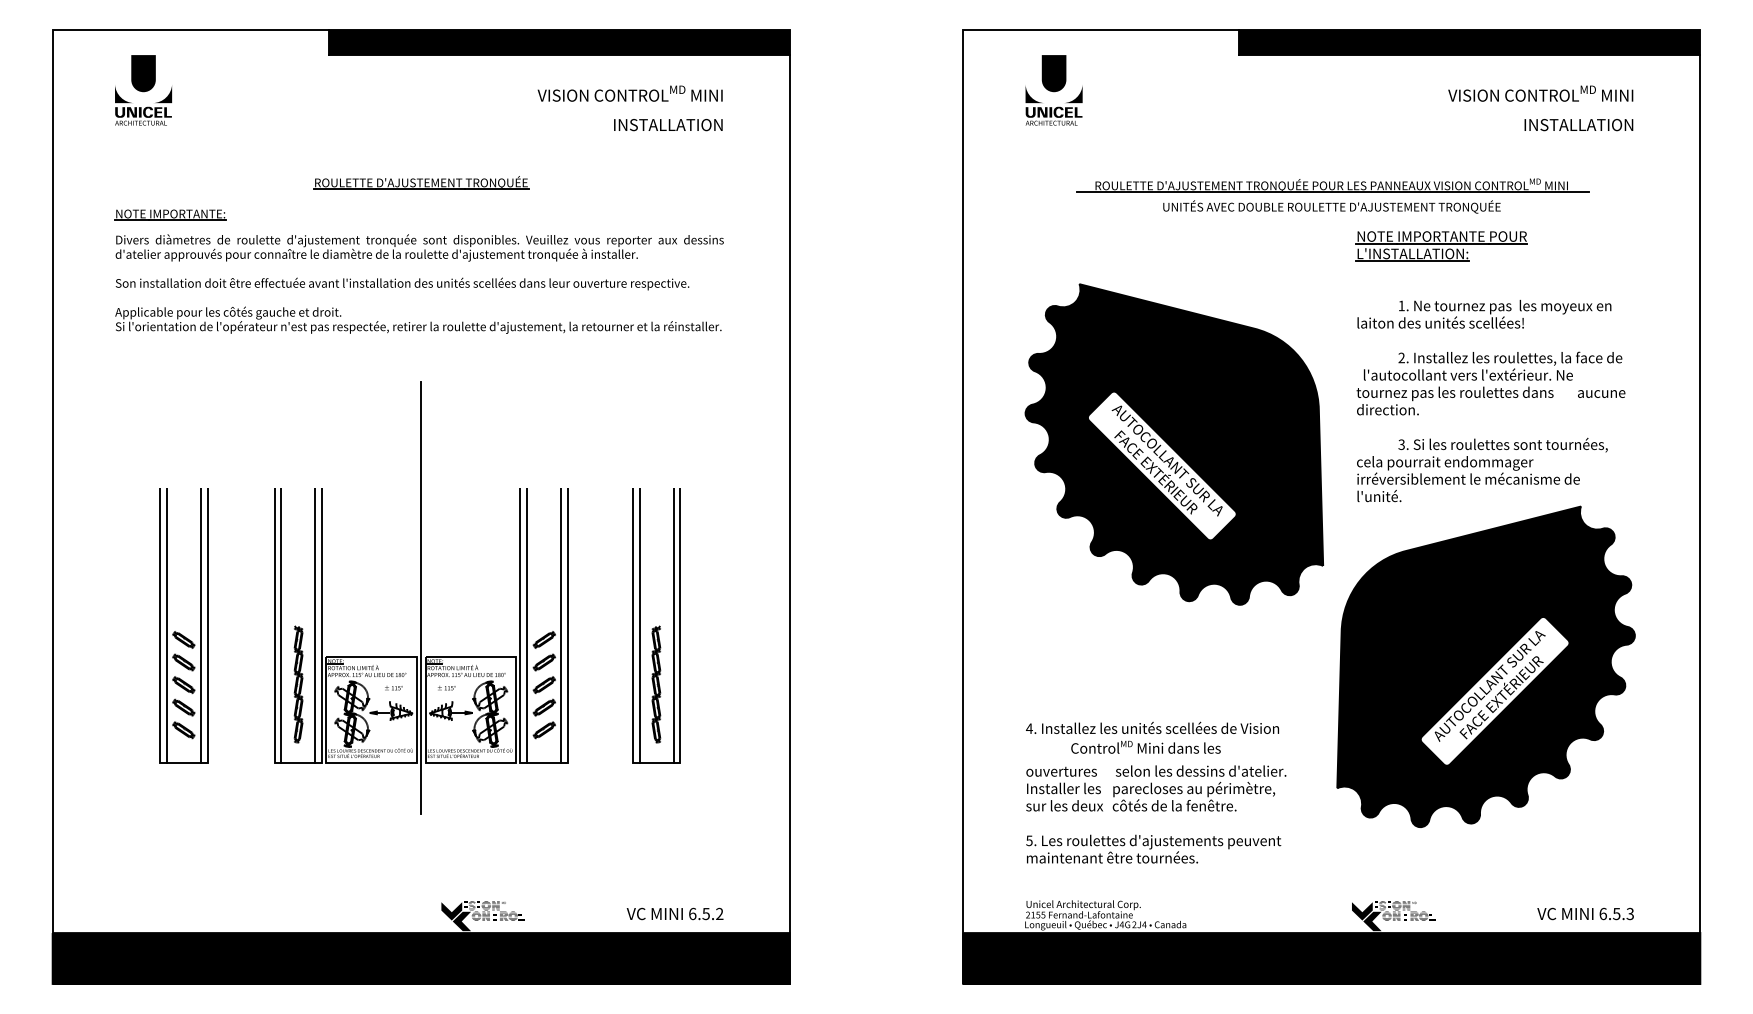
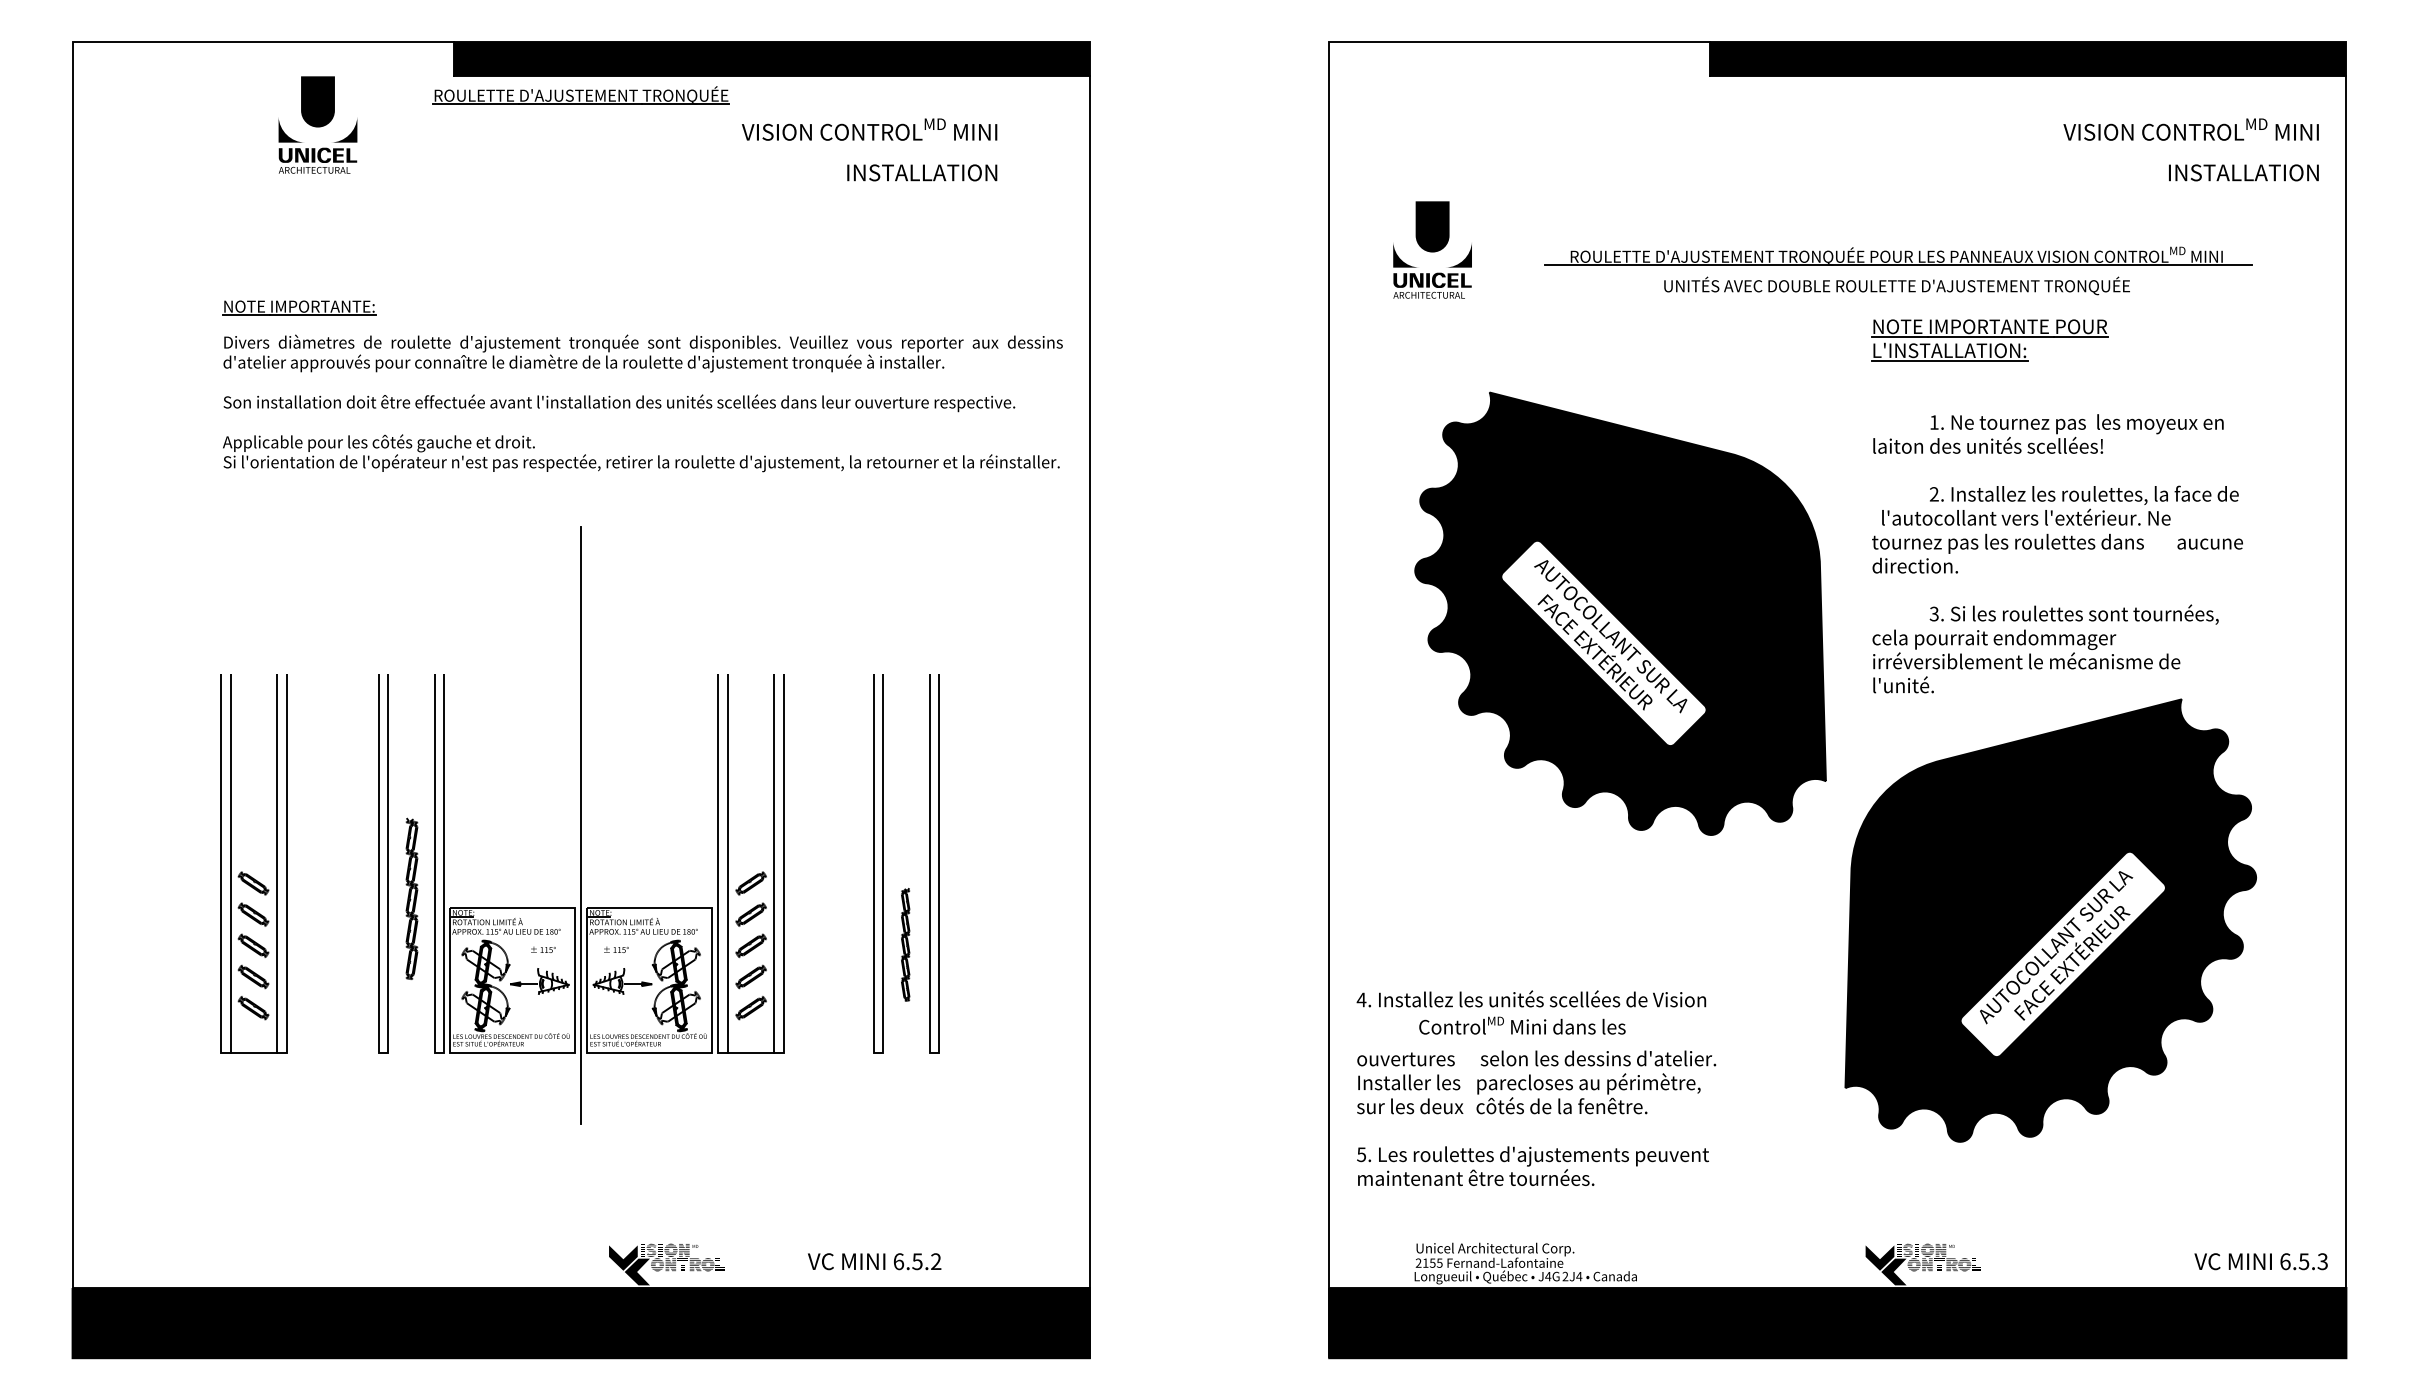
text: (143, 89) -> (317, 124), moved
text: (1054, 89) -> (1432, 249), moved
text: (1540, 108) -> (2190, 149), moved
part: (420, 182) -> (580, 95), moved
part: (1332, 195) -> (1898, 270), moved
part: (419, 278) -> (642, 395), moved
part: (298, 684) -> (411, 898), moved
part: (656, 684) -> (905, 944), size x0.7
line: (298, 763) -> (411, 1053), removed
line: (656, 763) -> (905, 1053), removed
text: (1156, 792) -> (1536, 1087), moved
text: (675, 913) -> (874, 1261), moved
text: (1585, 913) -> (2260, 1261), moved

